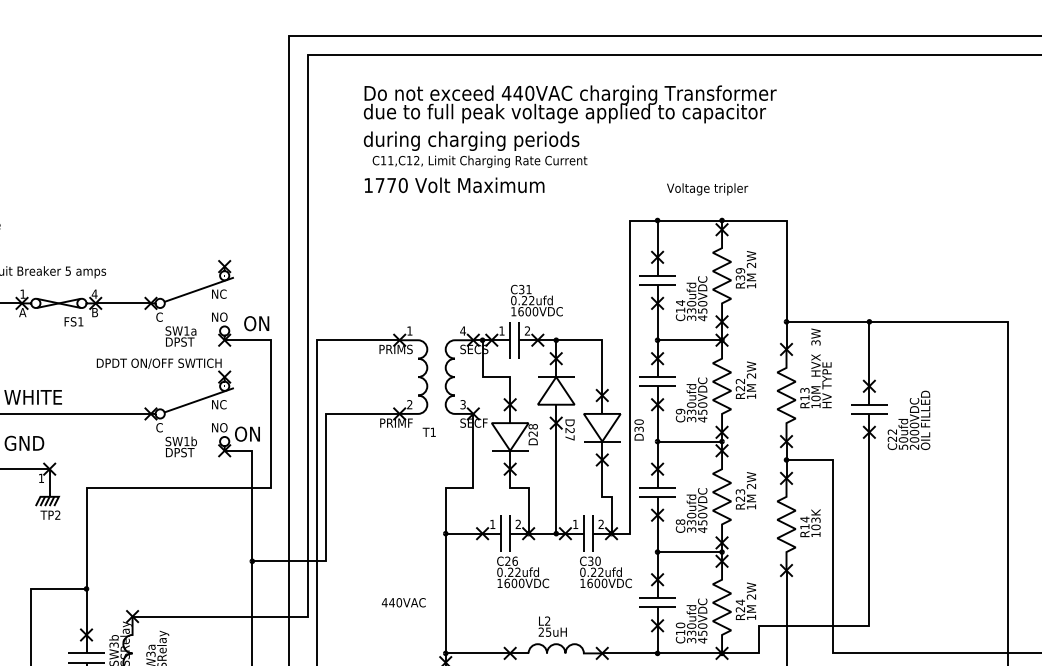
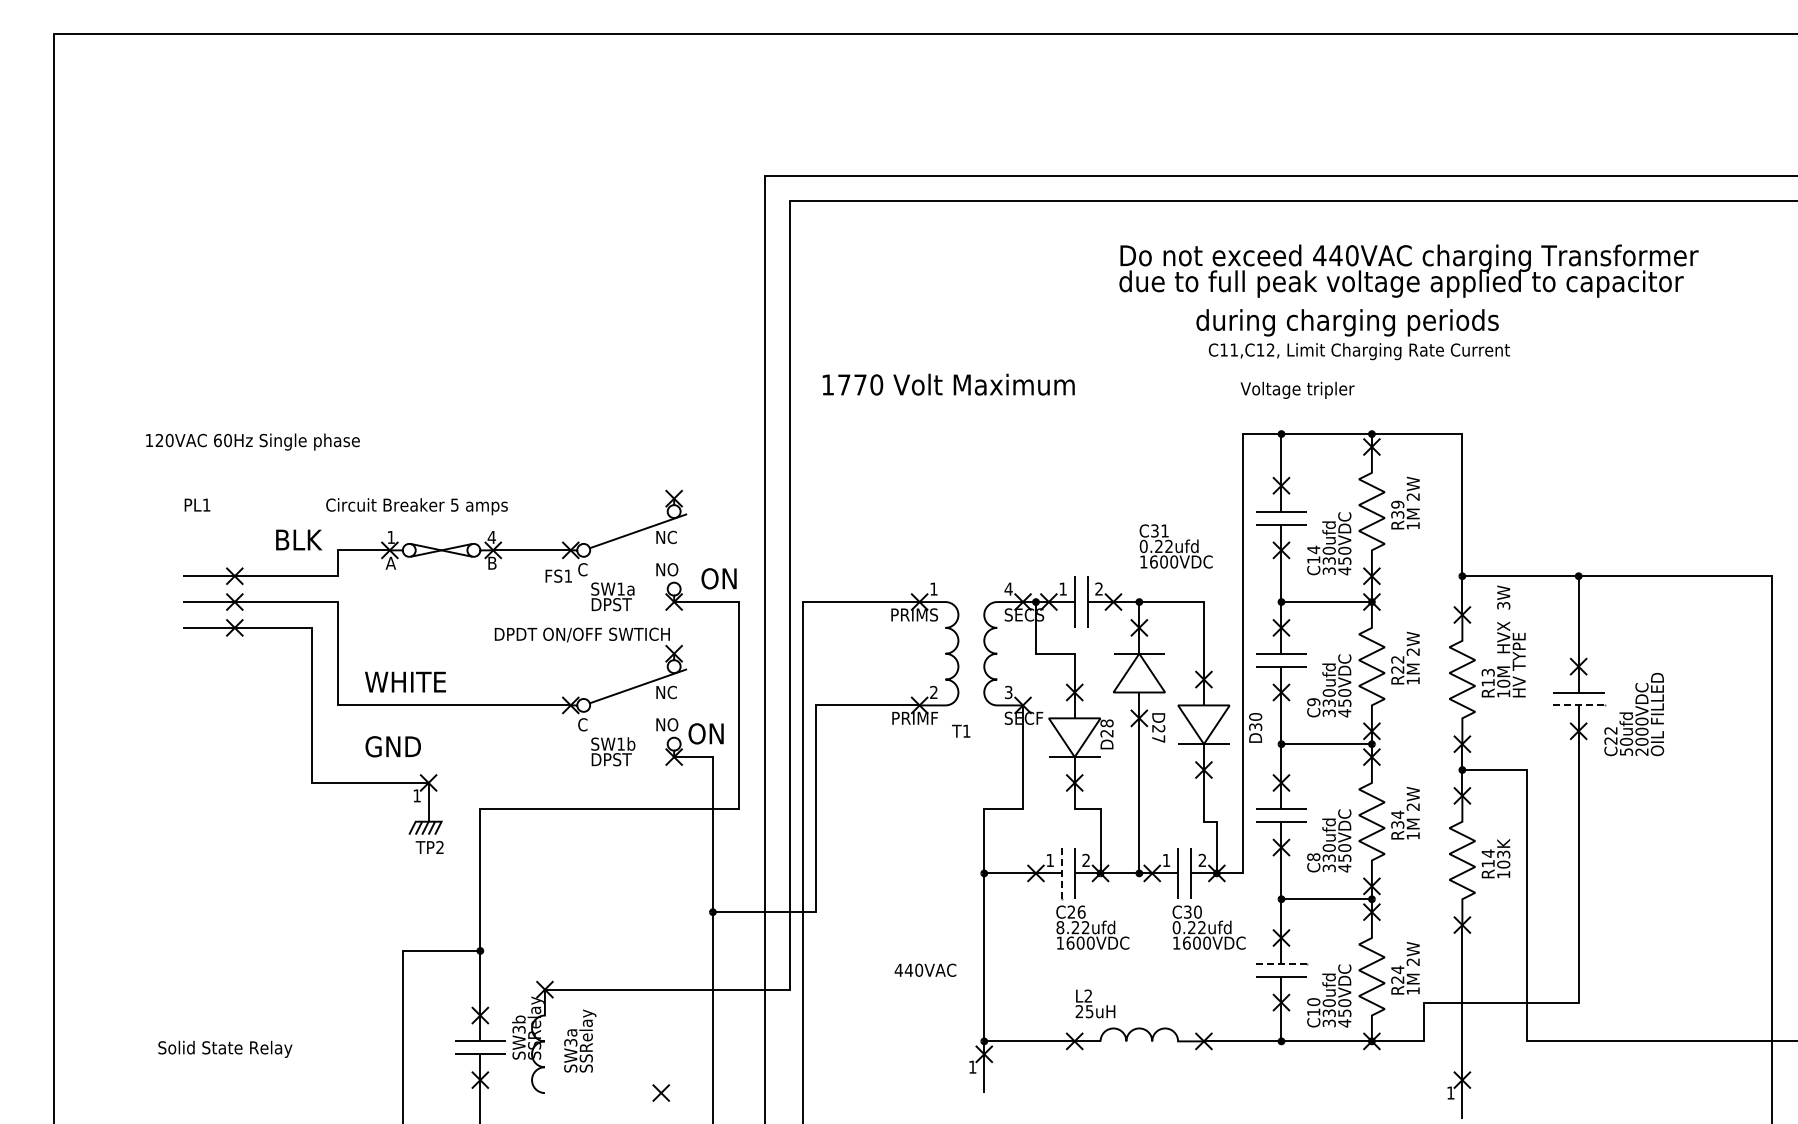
text: (569, 103) -> (1408, 270), moved
text: (475, 149) -> (1352, 334), moved
text: (454, 185) -> (948, 384), moved
text: (707, 188) -> (1297, 389), moved
text: (536, 300) -> (1175, 546), moved
text: (73, 321) -> (558, 575), moved
line: (870, 413) -> (1579, 705), solid -> dashed
text: (740, 495) -> (1397, 819), R23 -> R34
line: (500, 534) -> (1061, 874), solid -> dashed
text: (500, 572) -> (1060, 927), 0.22ufd -> 8.22ufd
line: (658, 597) -> (1282, 963), solid -> dashed
text: (552, 626) -> (1095, 1003), moved

